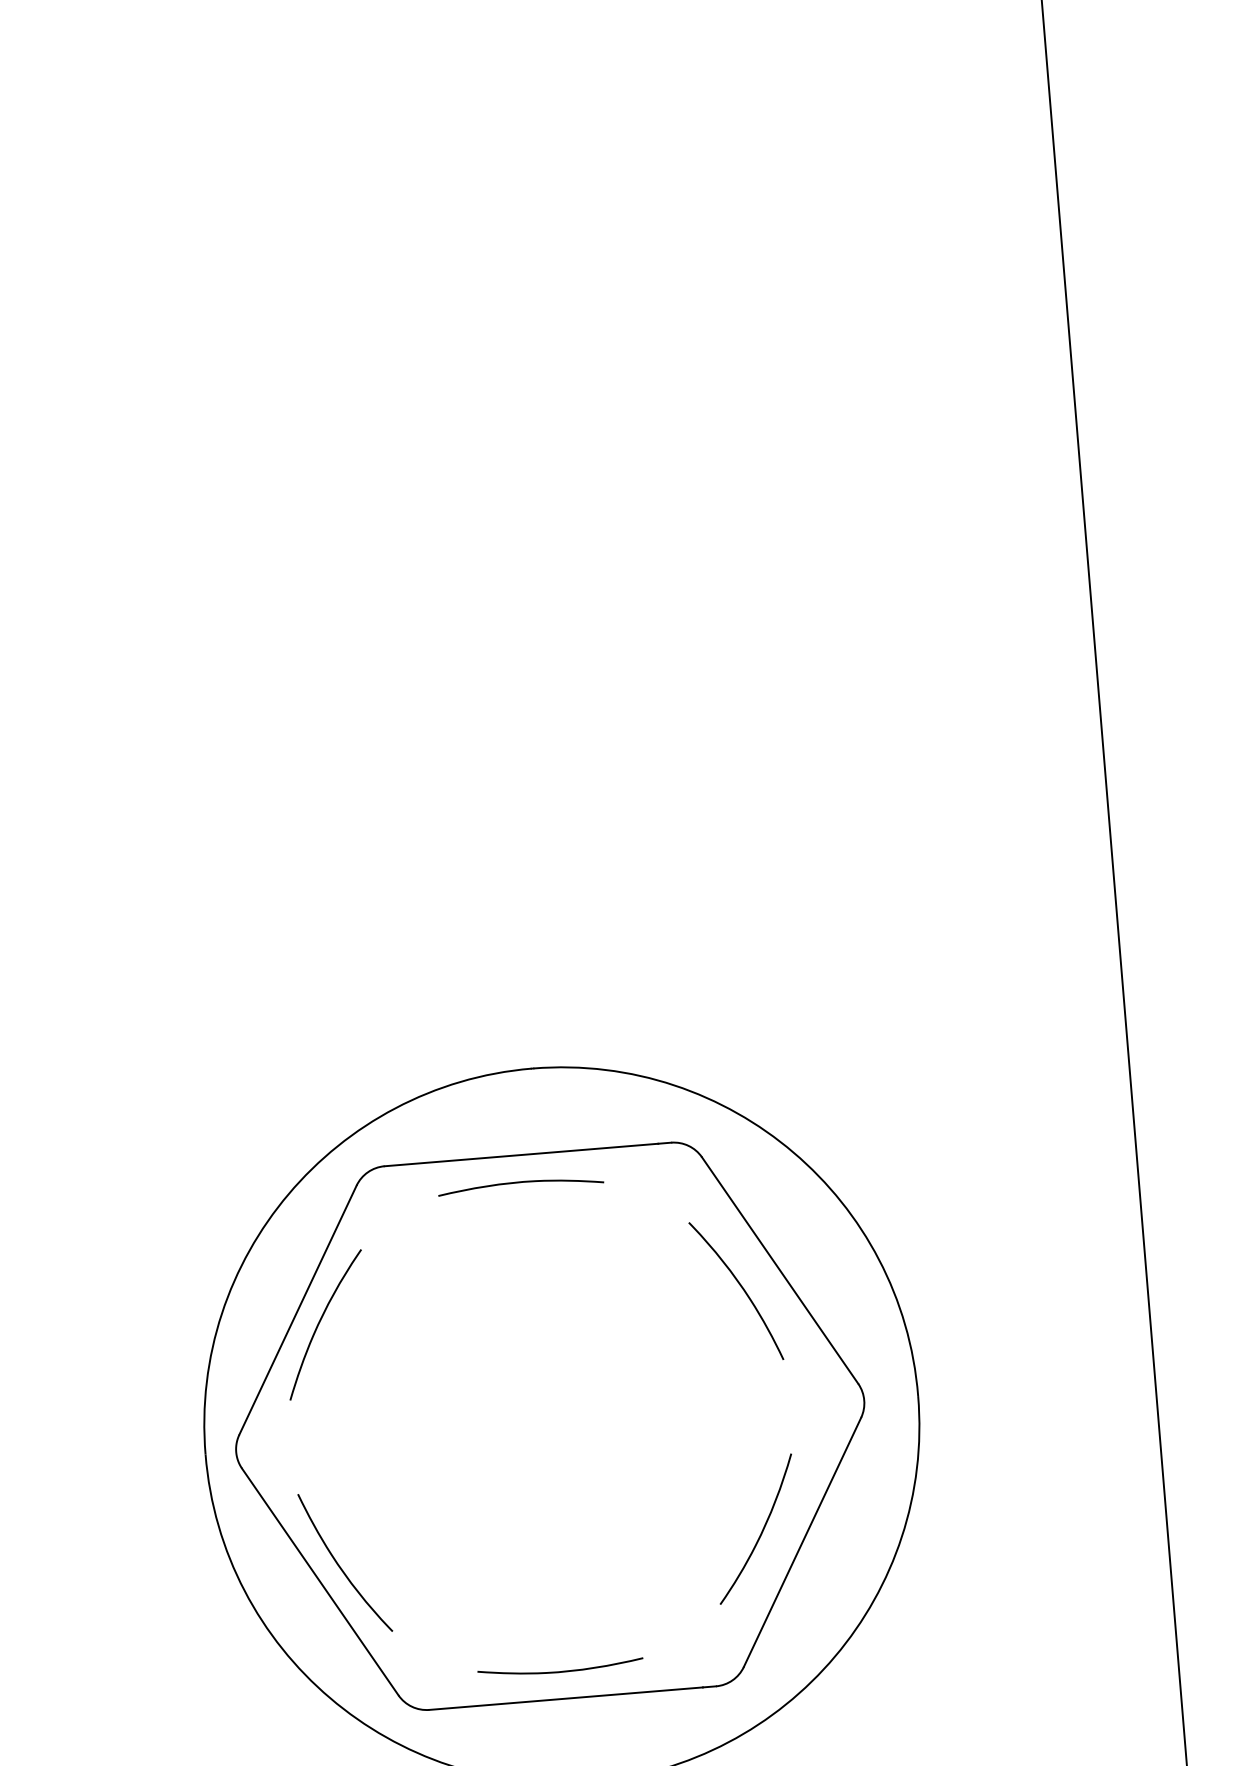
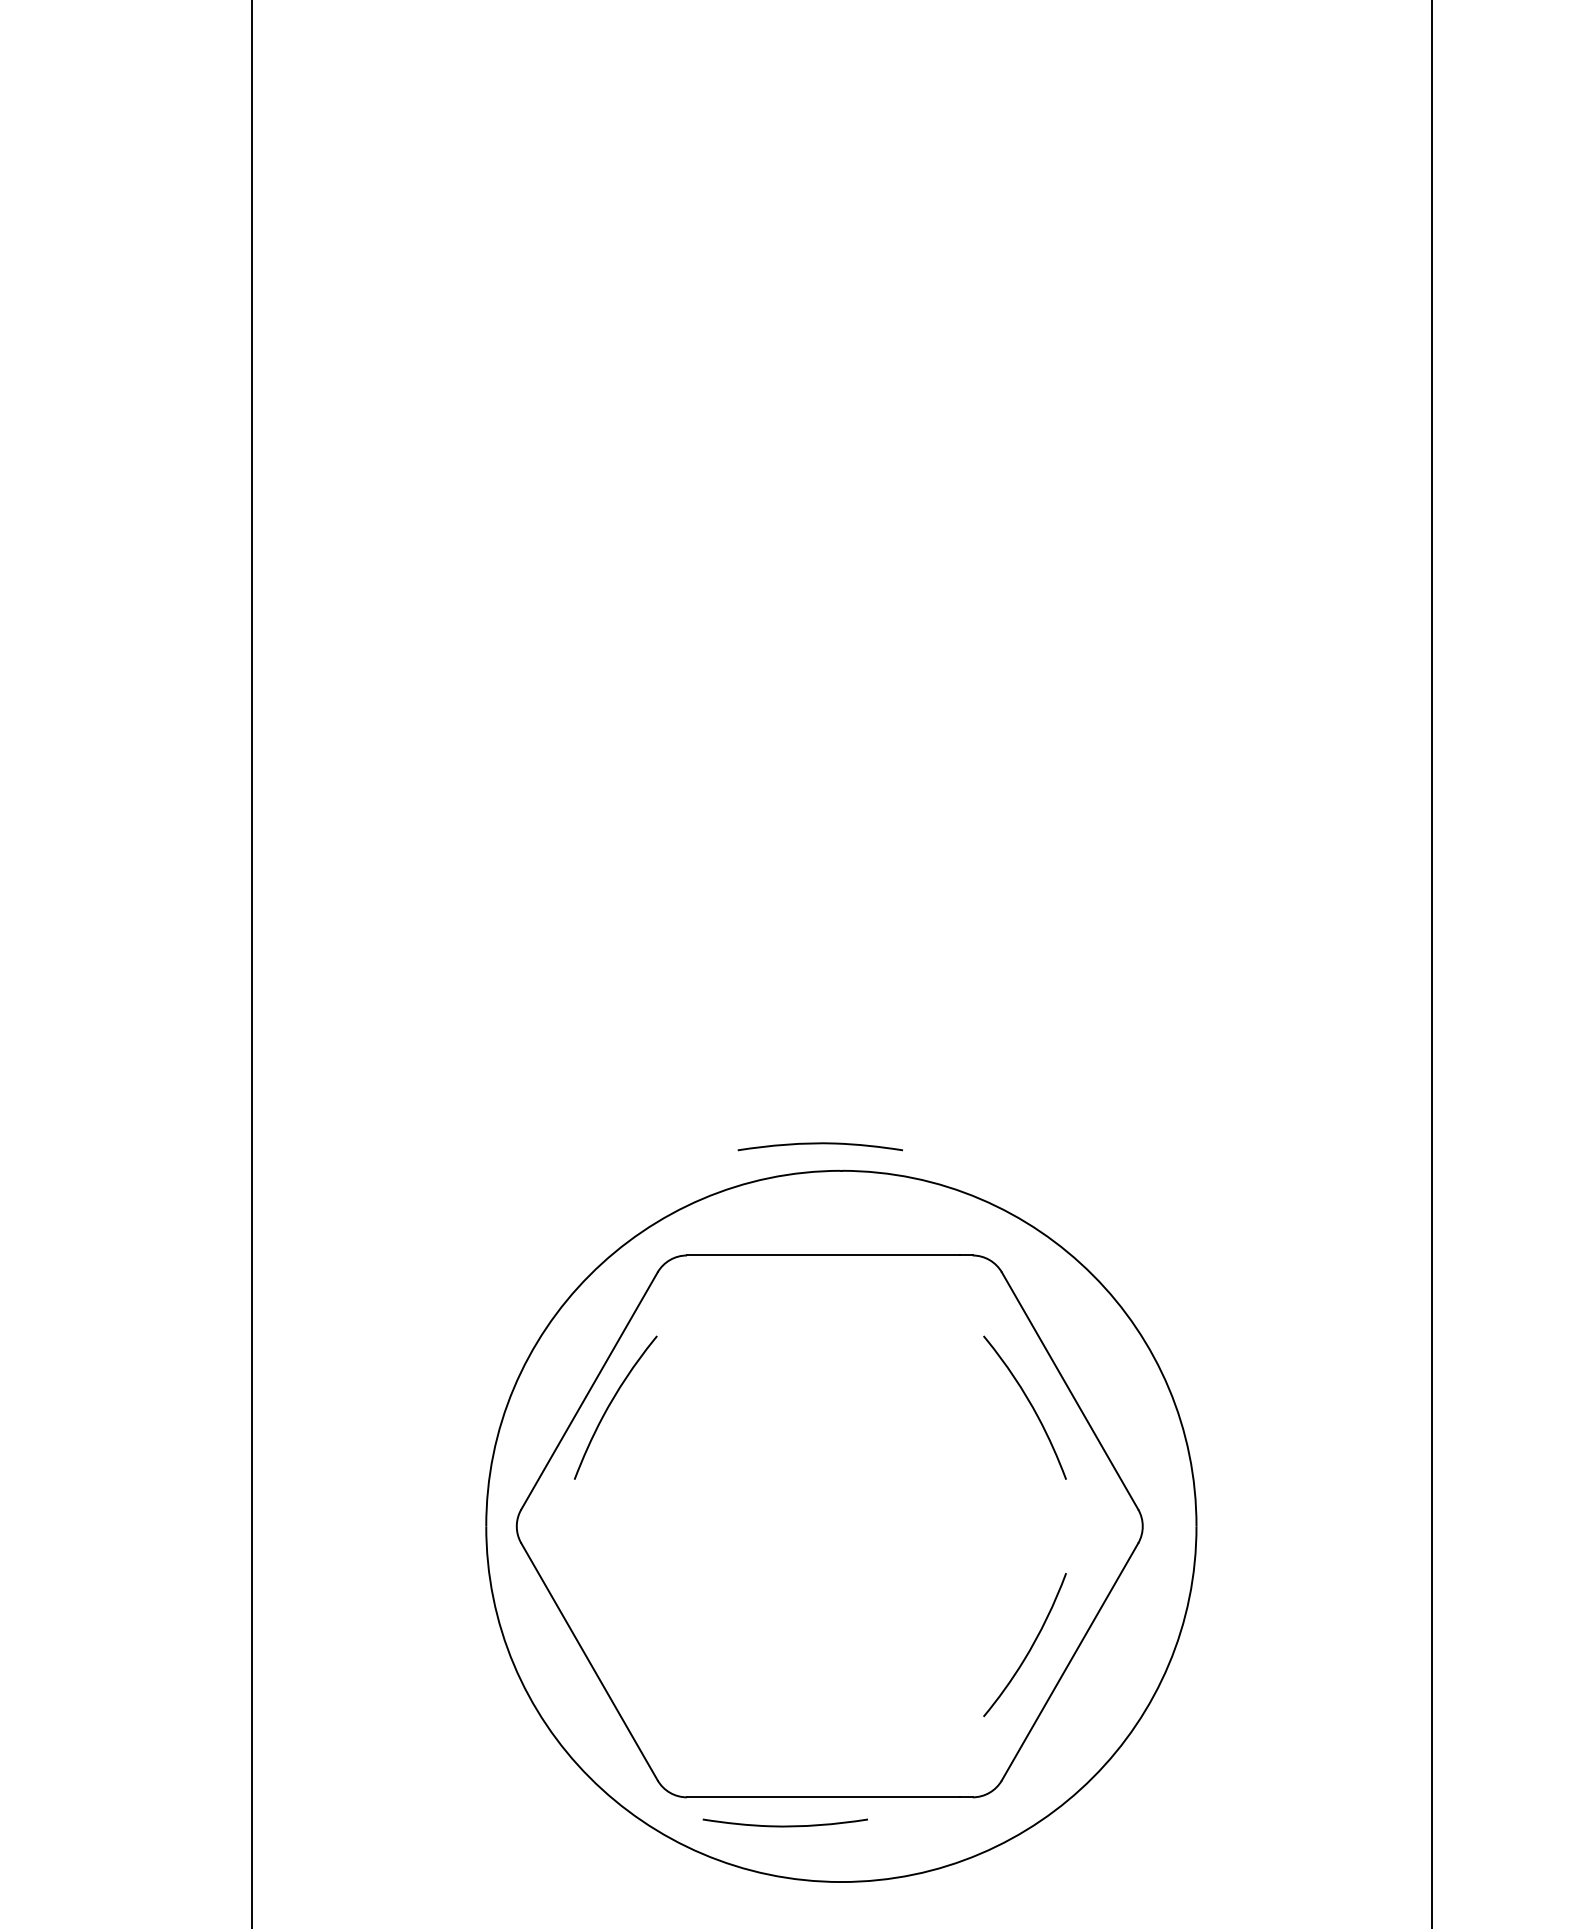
curve: (519, 1183) -> (819, 1144), moved
curve: (340, 1565) -> (610, 1647), removed
curve: (559, 1671) -> (784, 1825), moved

